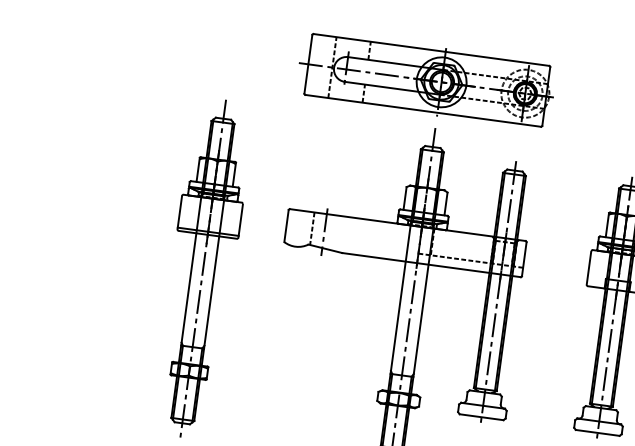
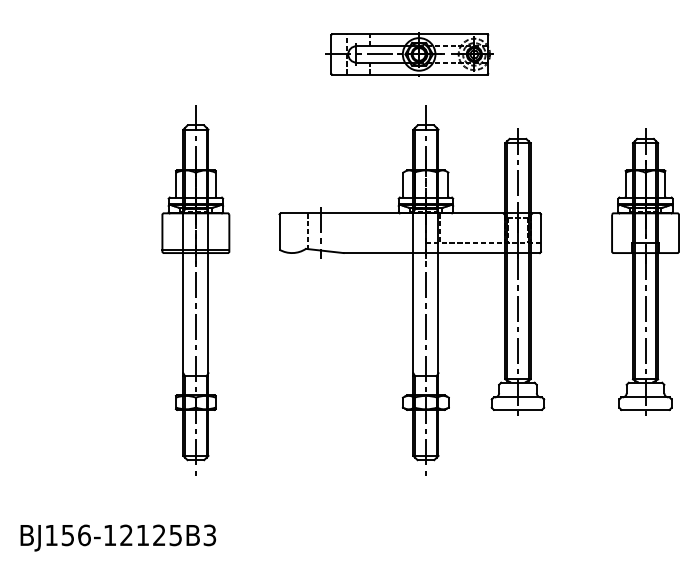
part: (425, 80) -> (408, 54), size x0.6

